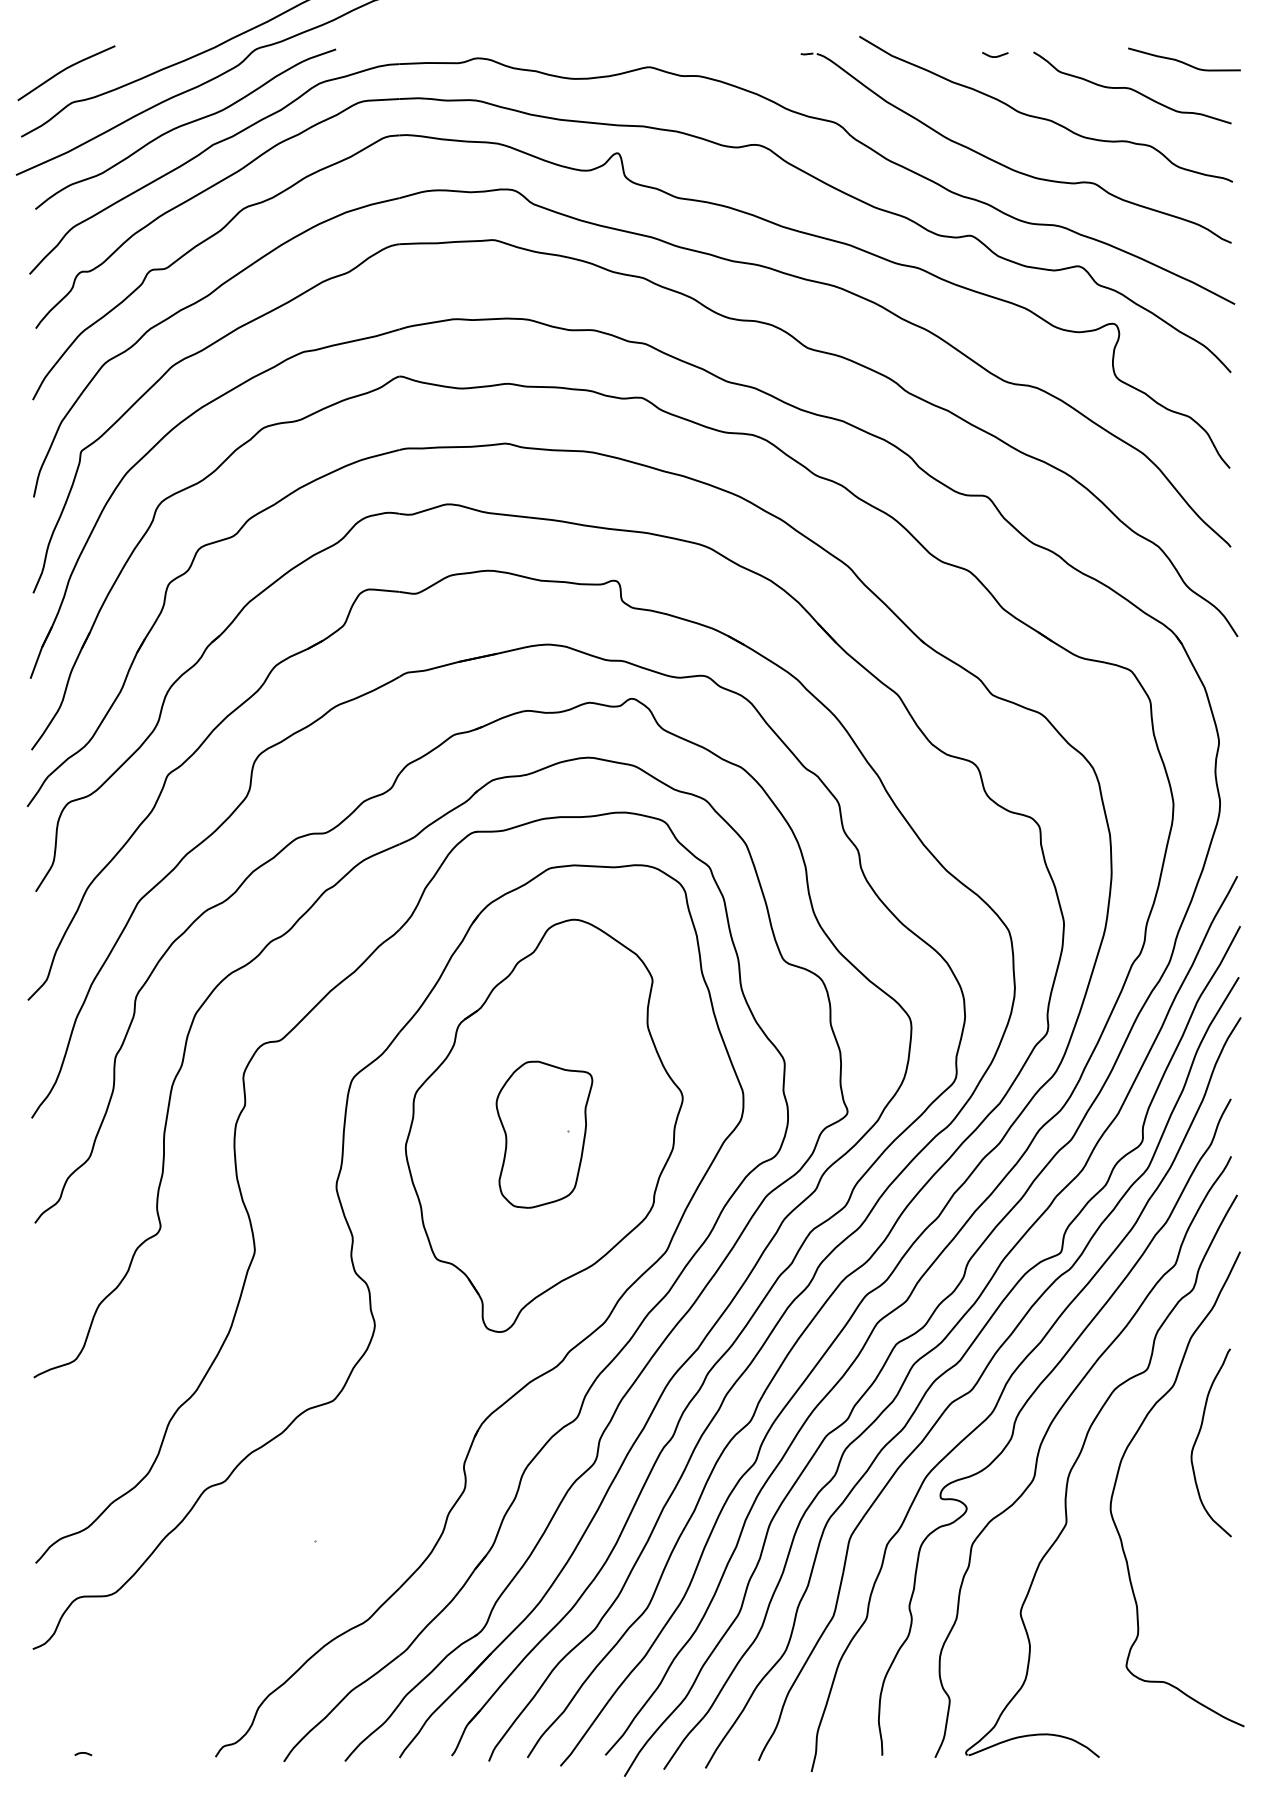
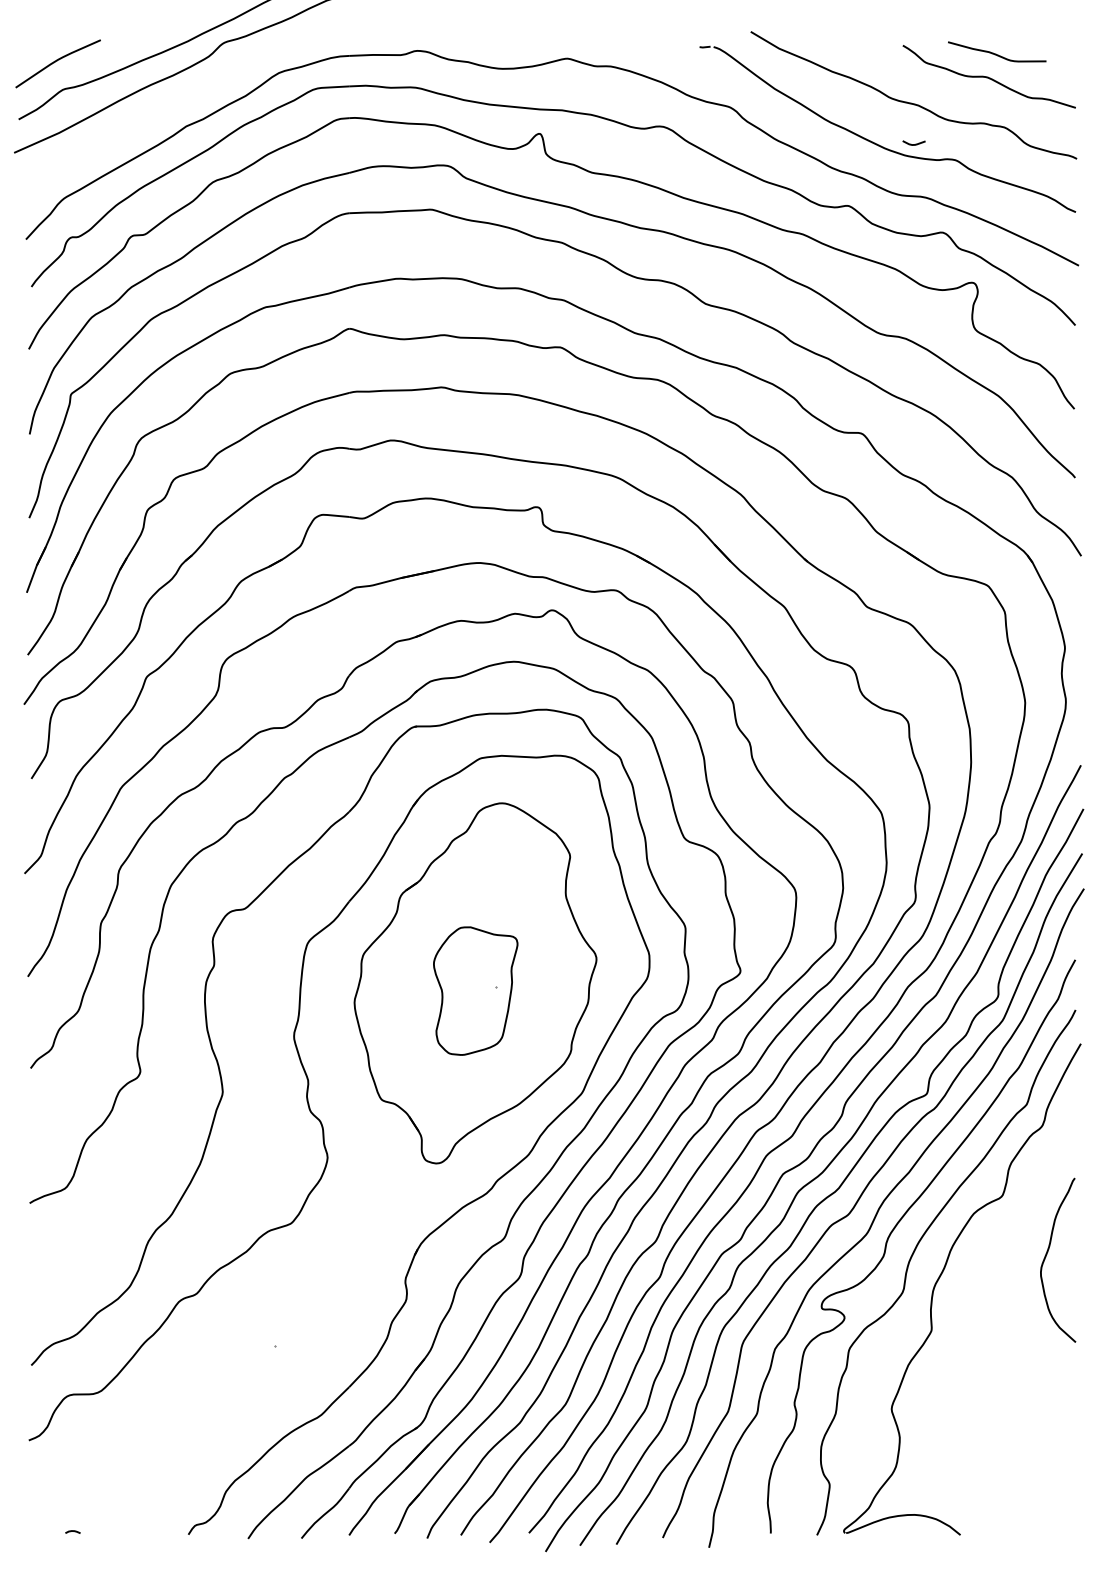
curve: (995, 56) -> (914, 144), moved
curve: (1183, 61) -> (996, 53), moved
curve: (183, 126) -> (160, 110), removed
curve: (1118, 1475) -> (977, 1288), removed

